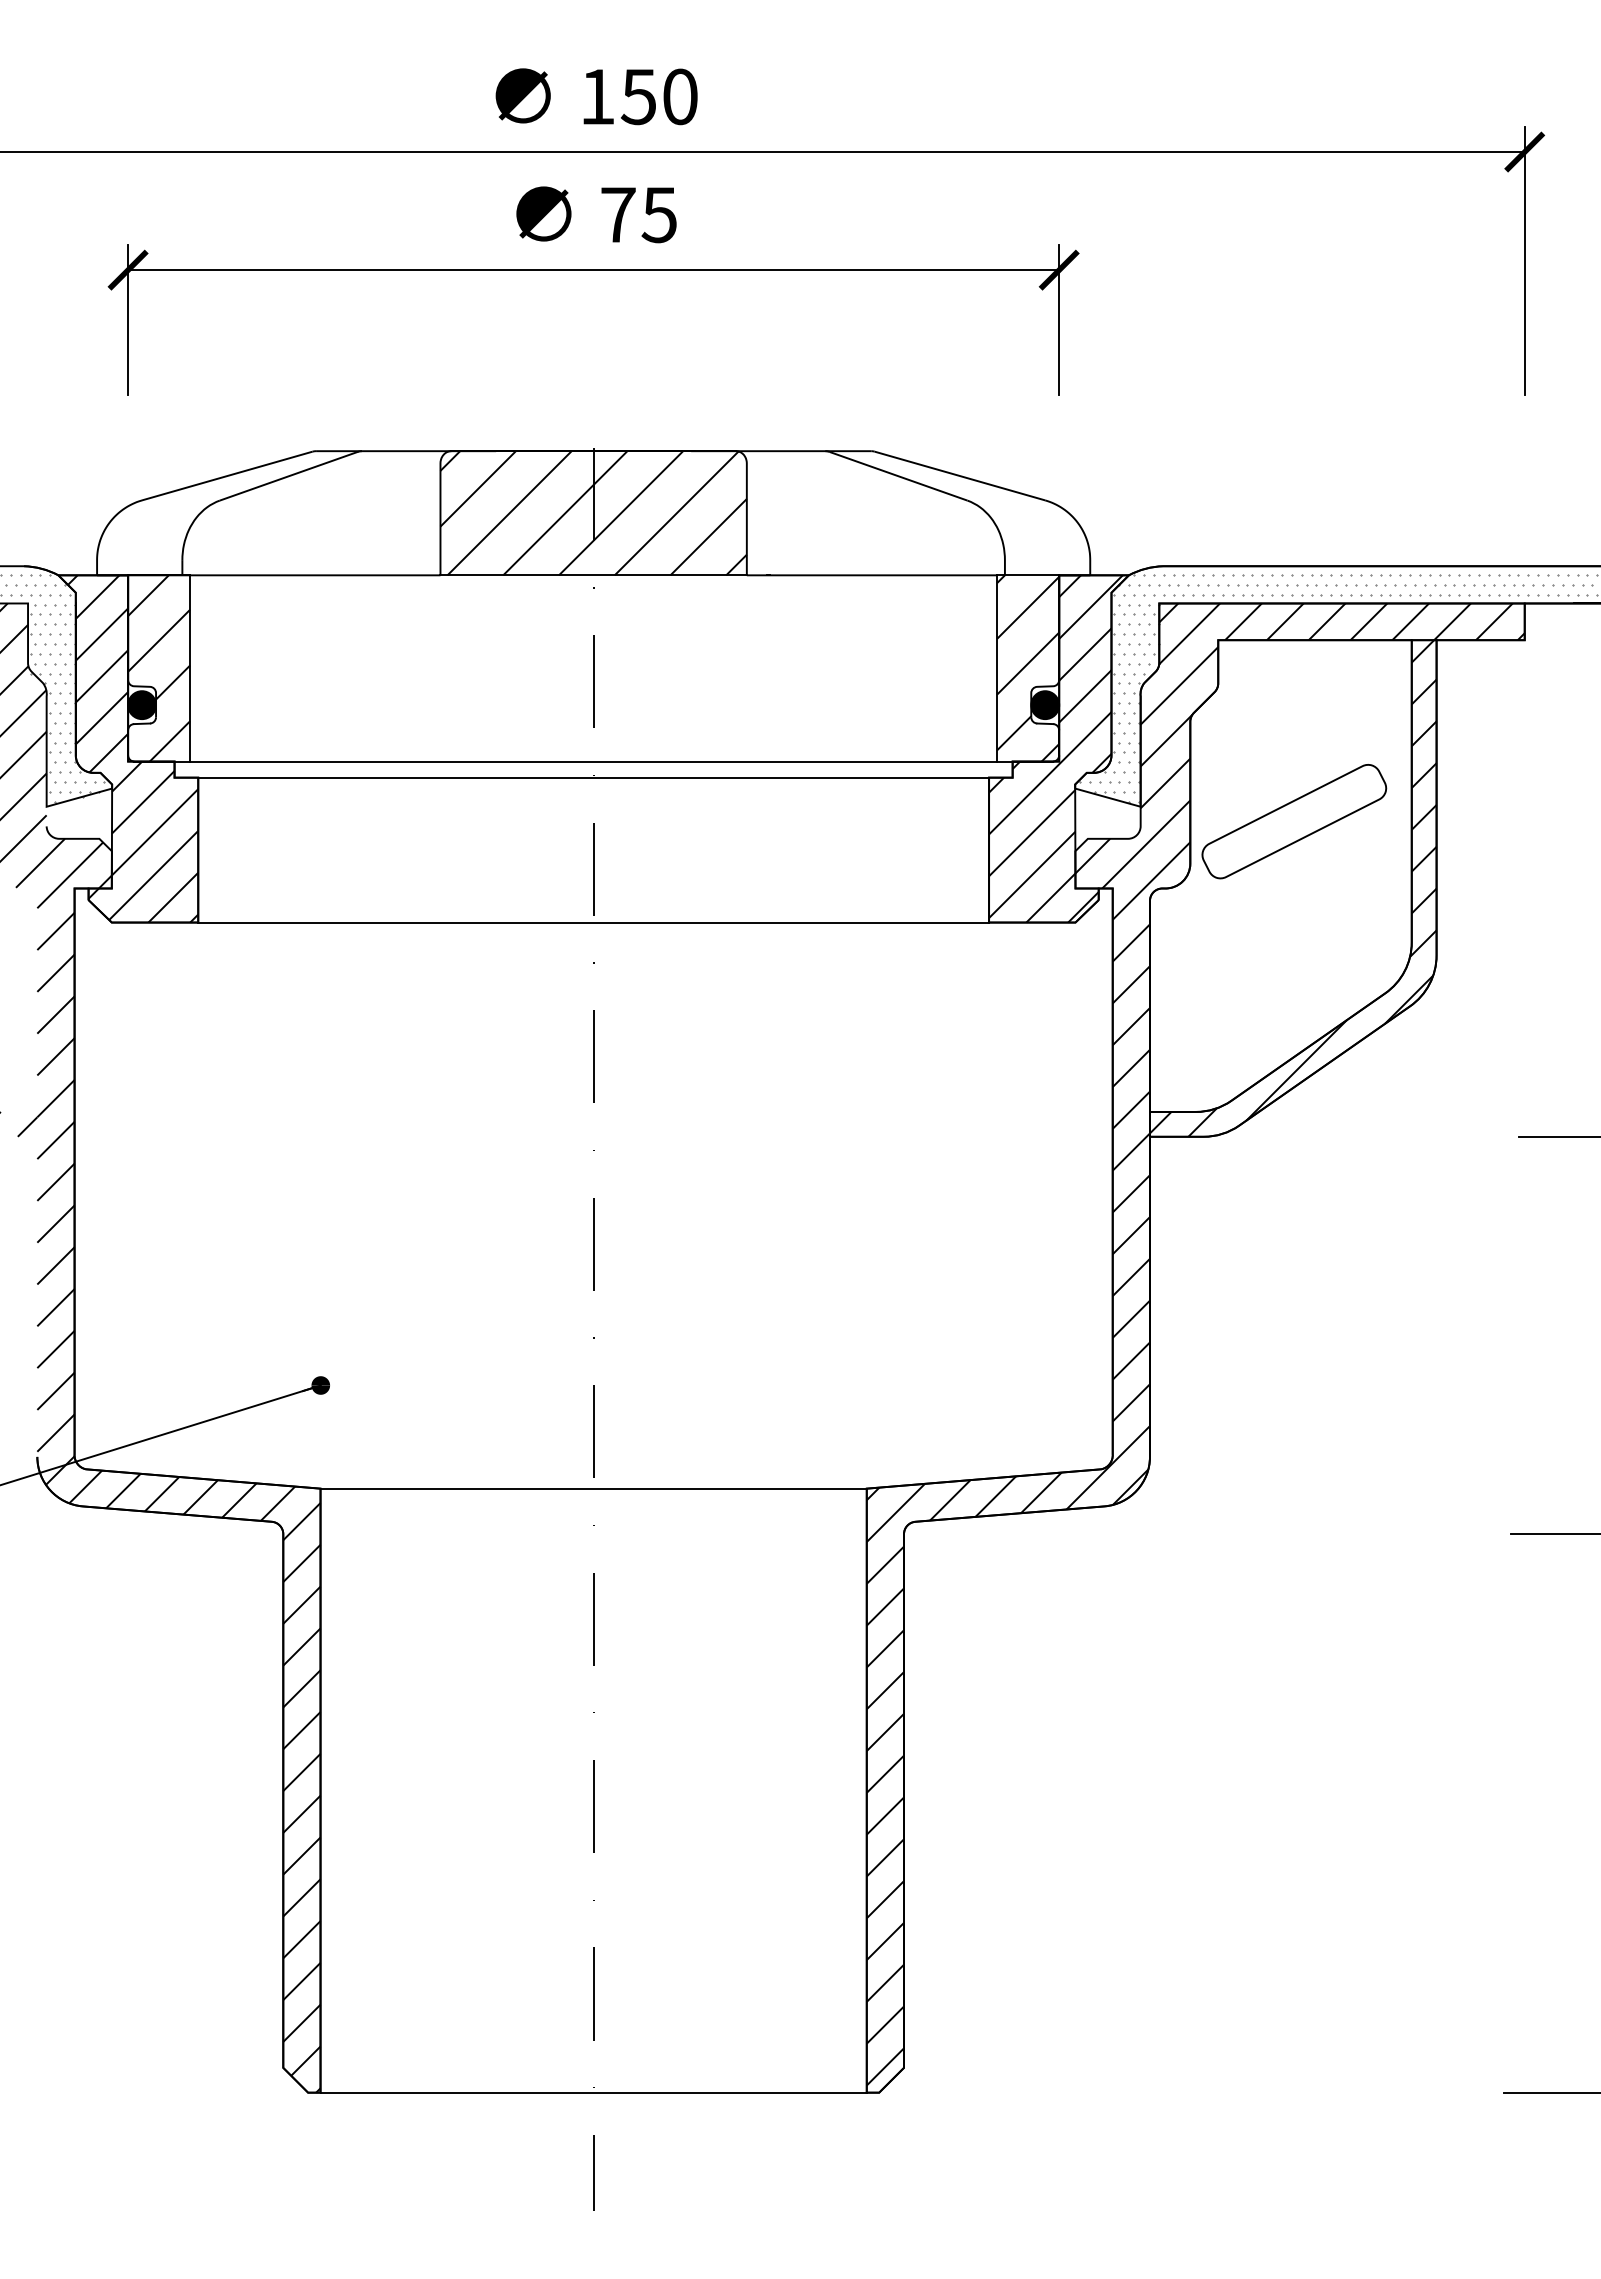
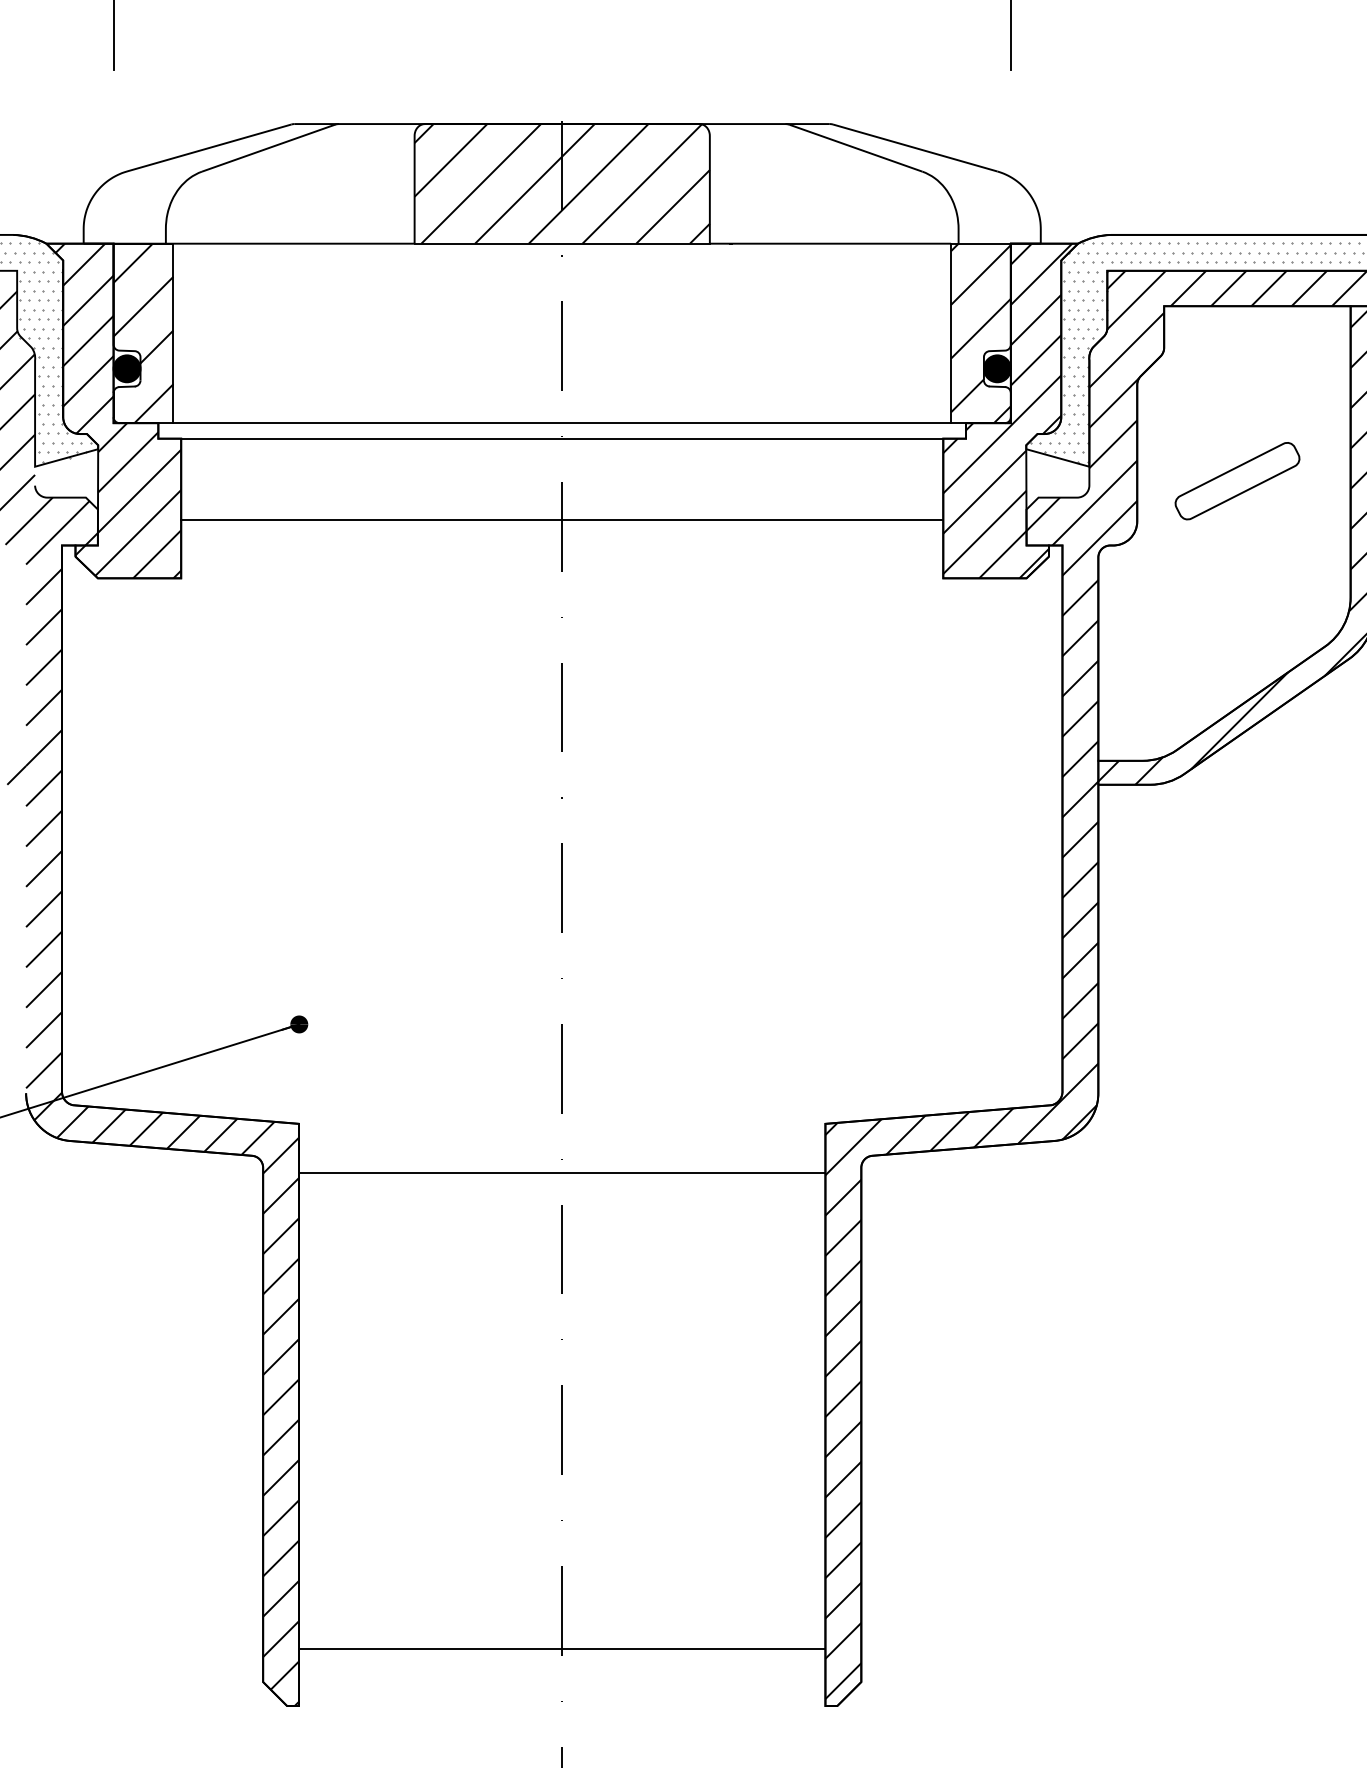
part: (1294, 821) -> (1237, 480), size x0.7
line: (593, 922) -> (562, 519), moved
line: (593, 1488) -> (562, 1172), moved
line: (593, 2092) -> (562, 1648), moved

